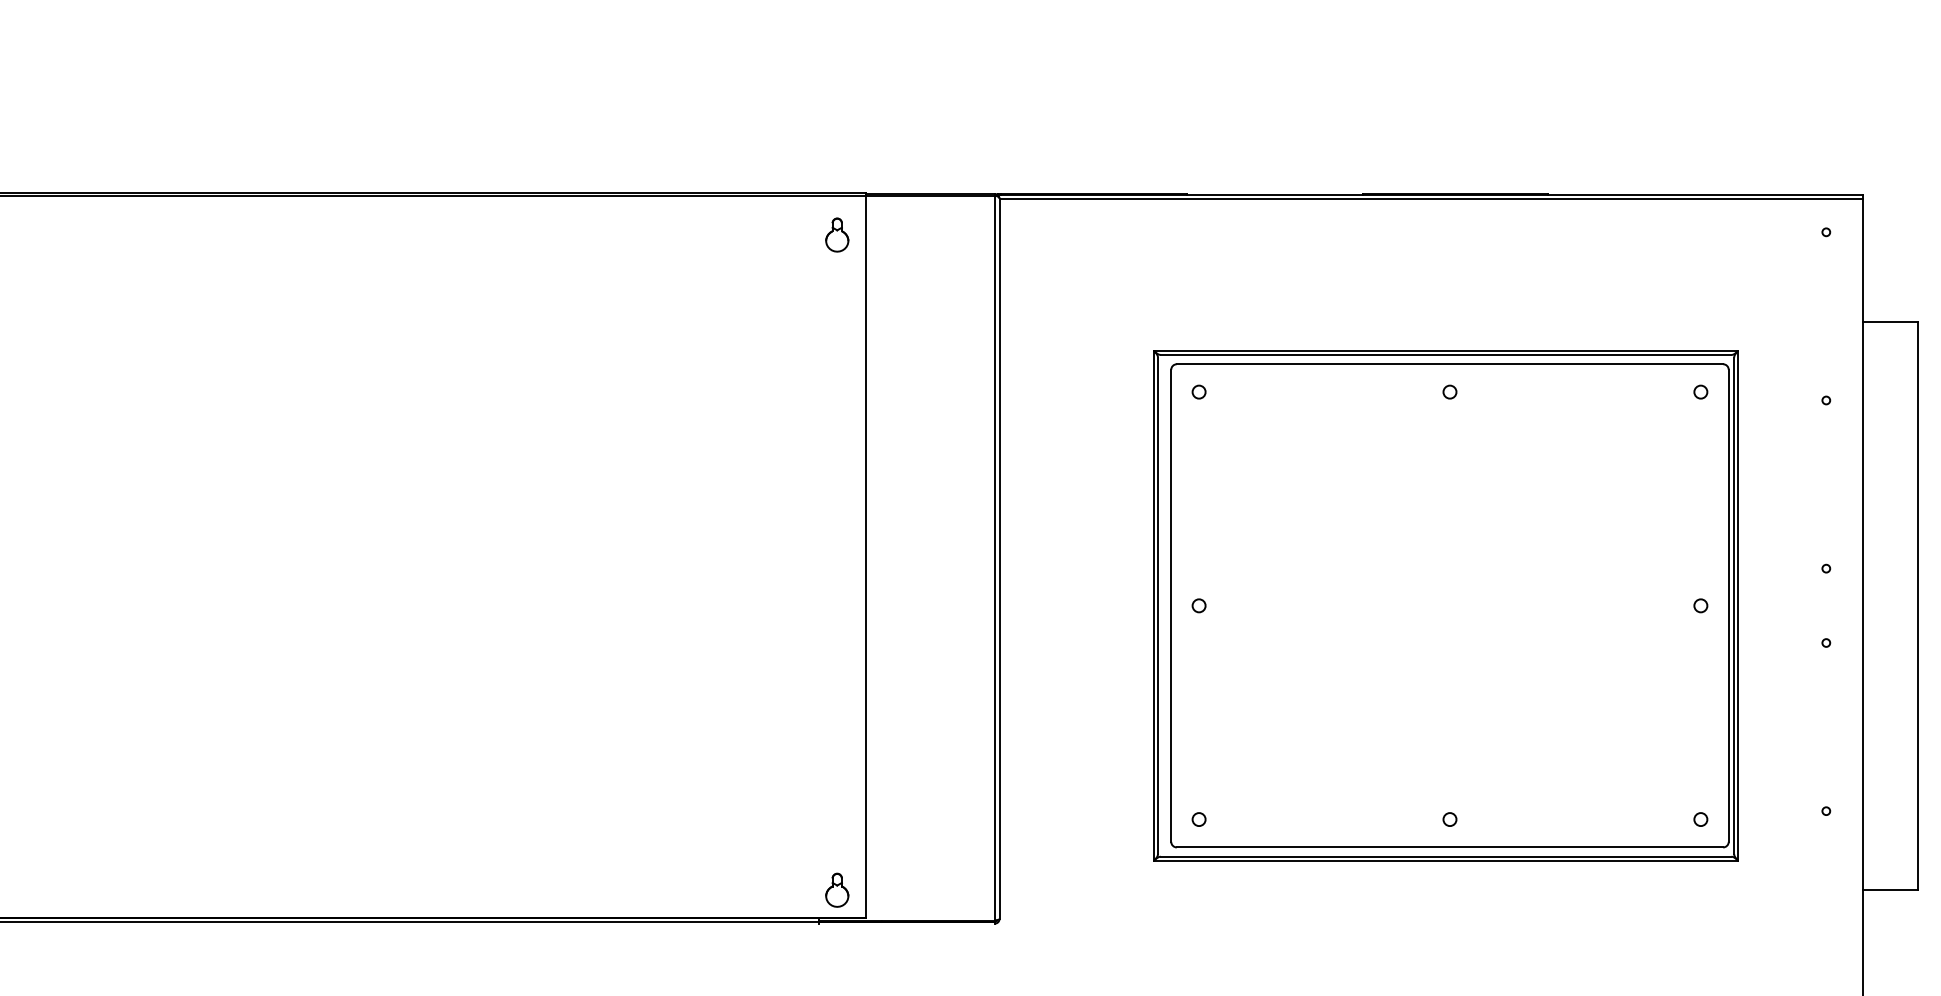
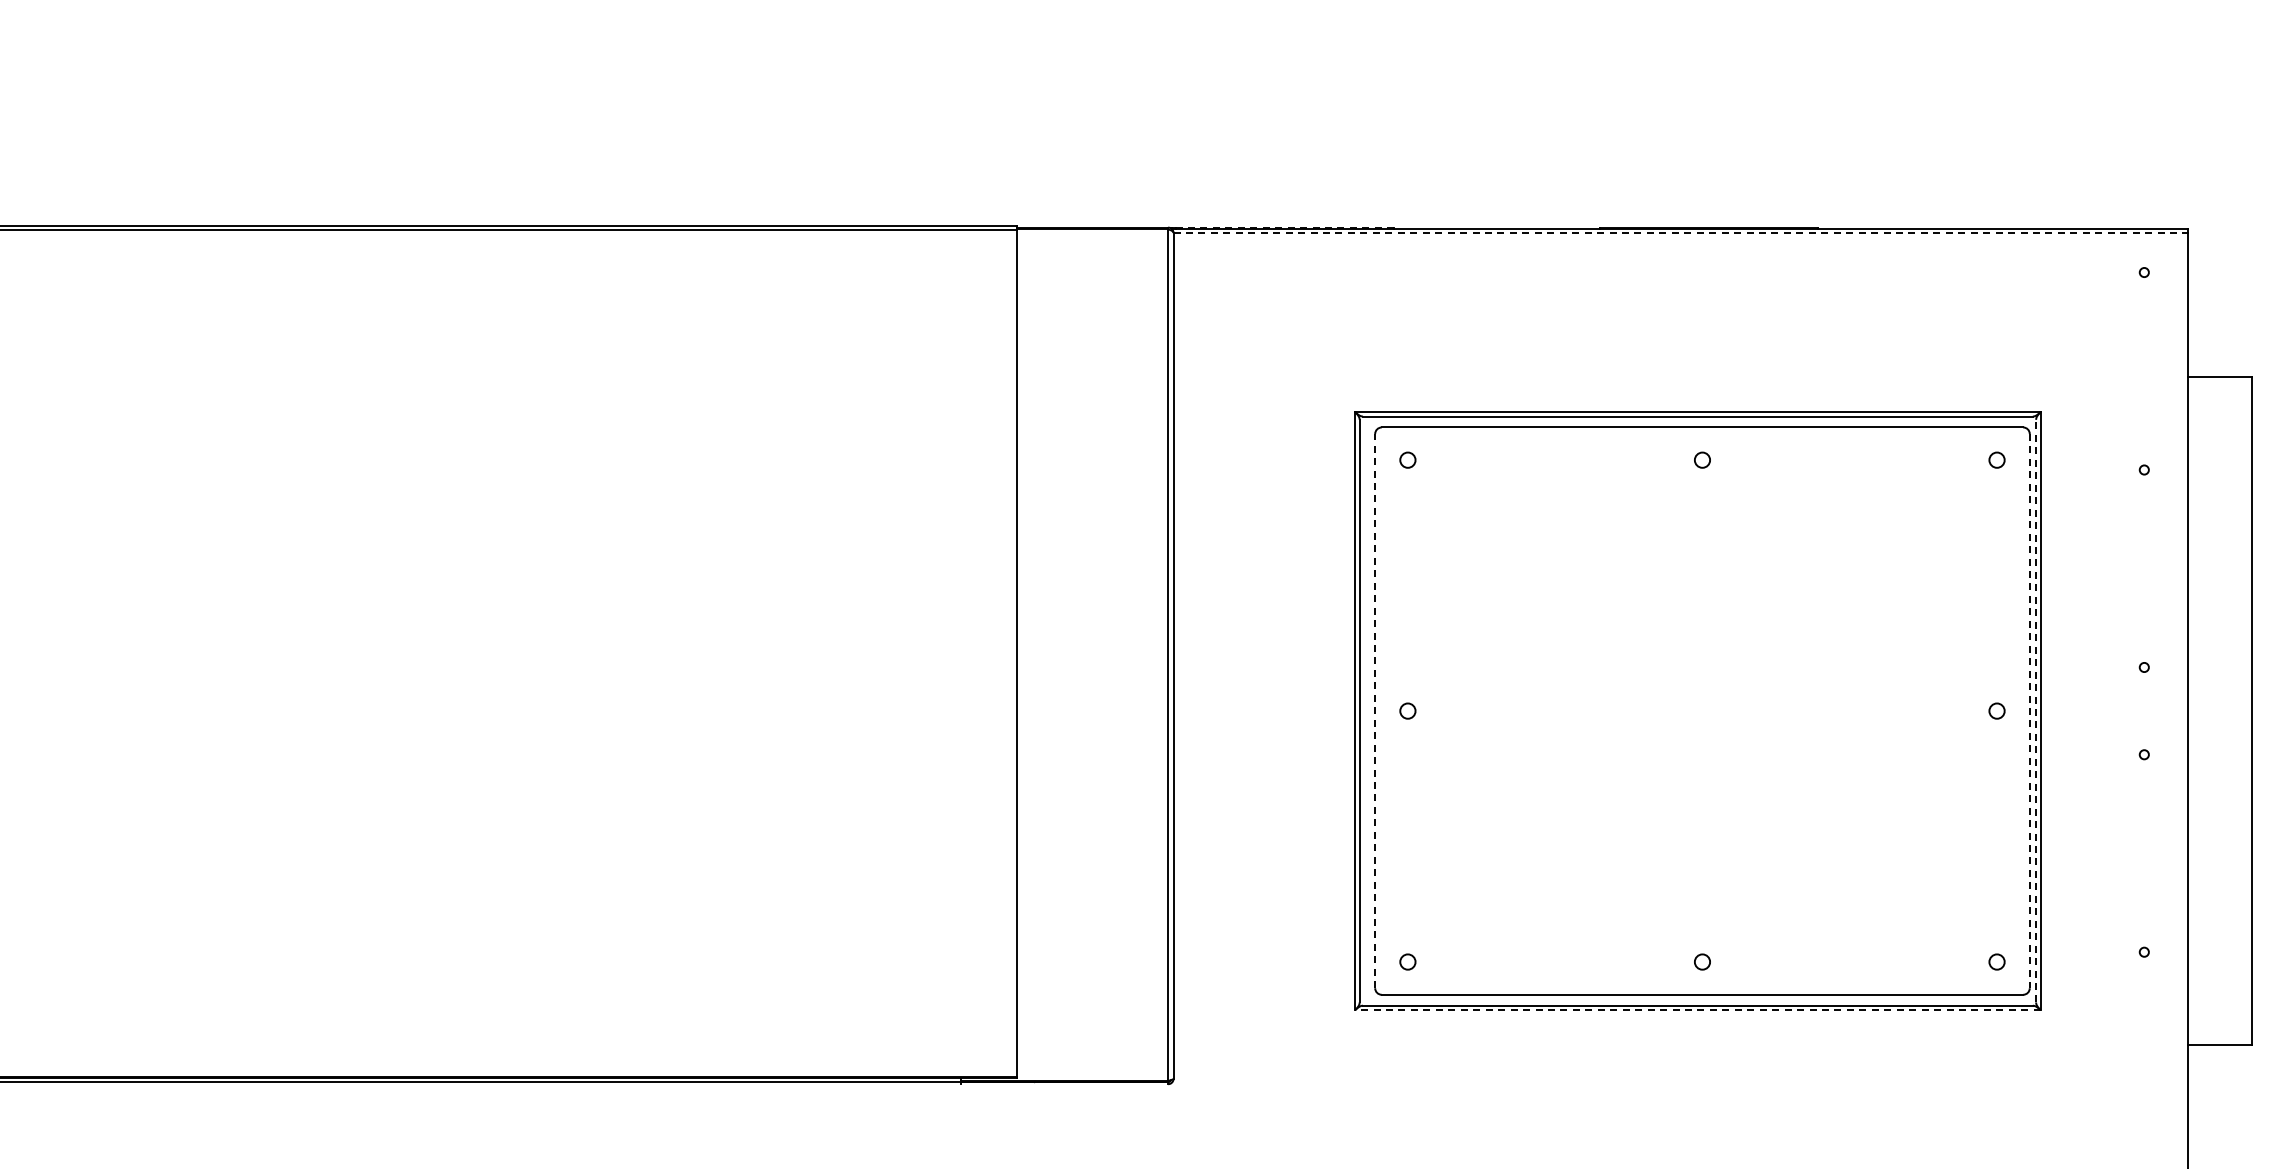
line: (1094, 193) -> (1285, 227), solid -> dashed
line: (1432, 199) -> (1681, 233), solid -> dashed
part: (837, 234) -> (983, 275), removed
line: (1171, 605) -> (1375, 710), solid -> dashed
line: (1734, 605) -> (2036, 710), solid -> dashed
line: (1728, 606) -> (2029, 711), solid -> dashed
line: (1445, 860) -> (1697, 1010), solid -> dashed
part: (837, 889) -> (983, 1044), removed

